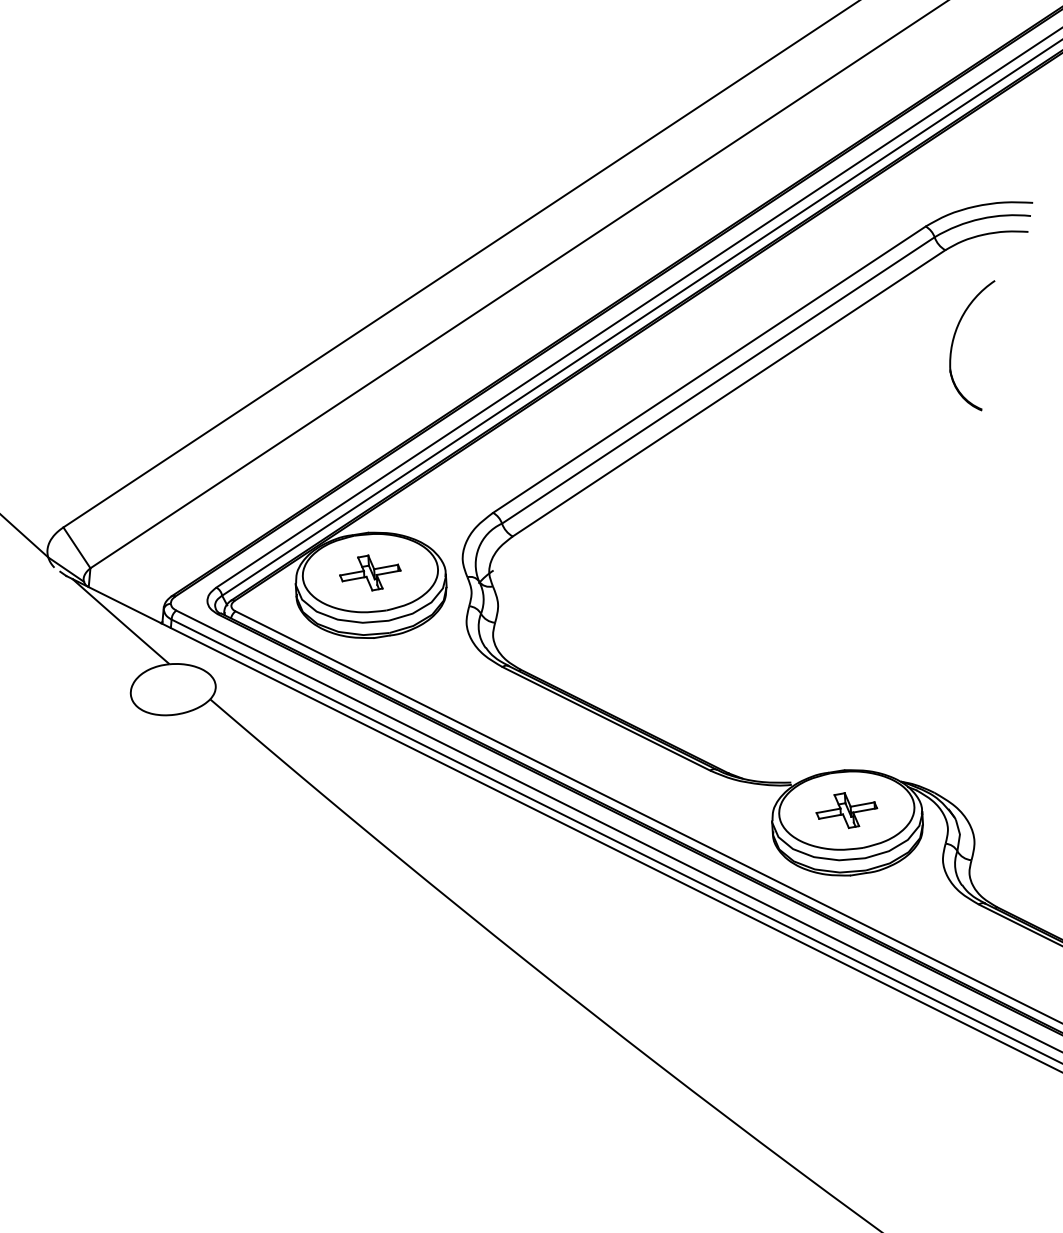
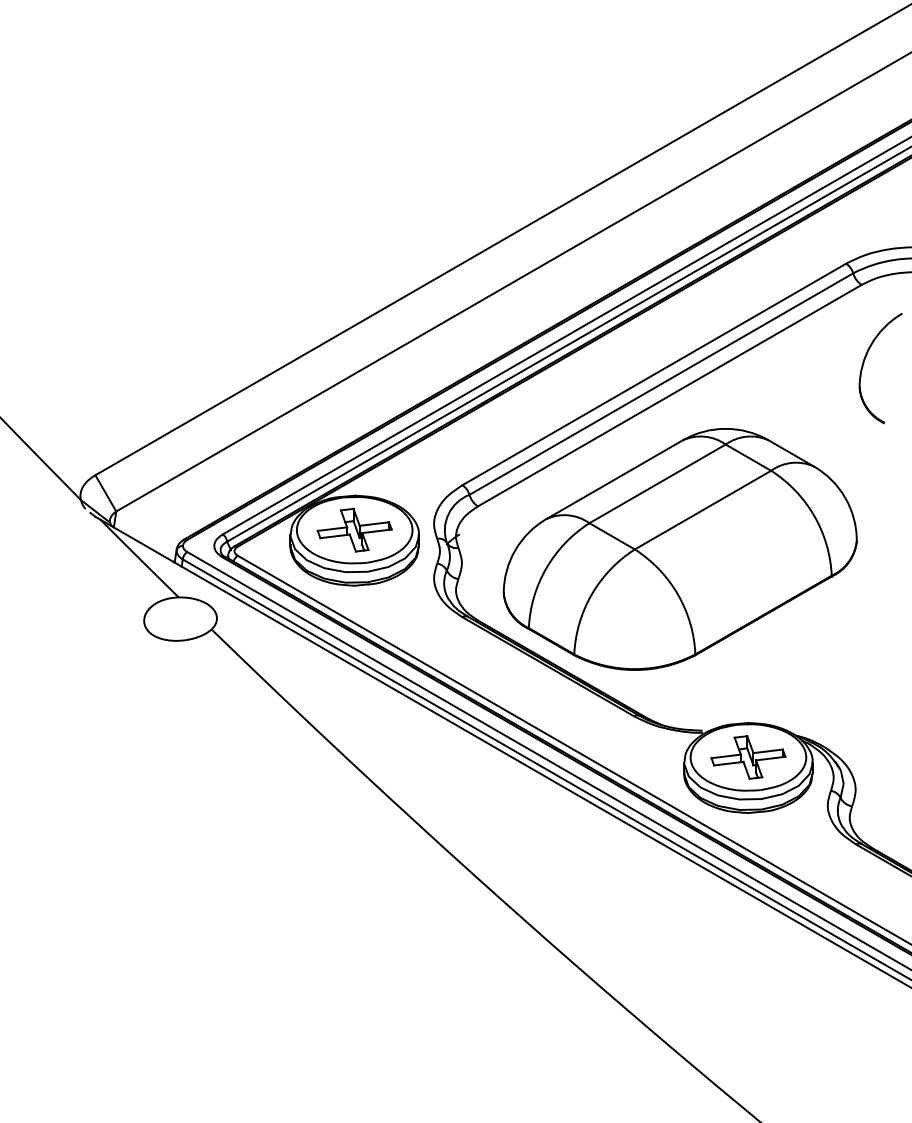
part: (370, 572) -> (354, 529), size x1.43
part: (751, 572) -> (679, 549), added
part: (846, 810) -> (748, 757), size x1.43

